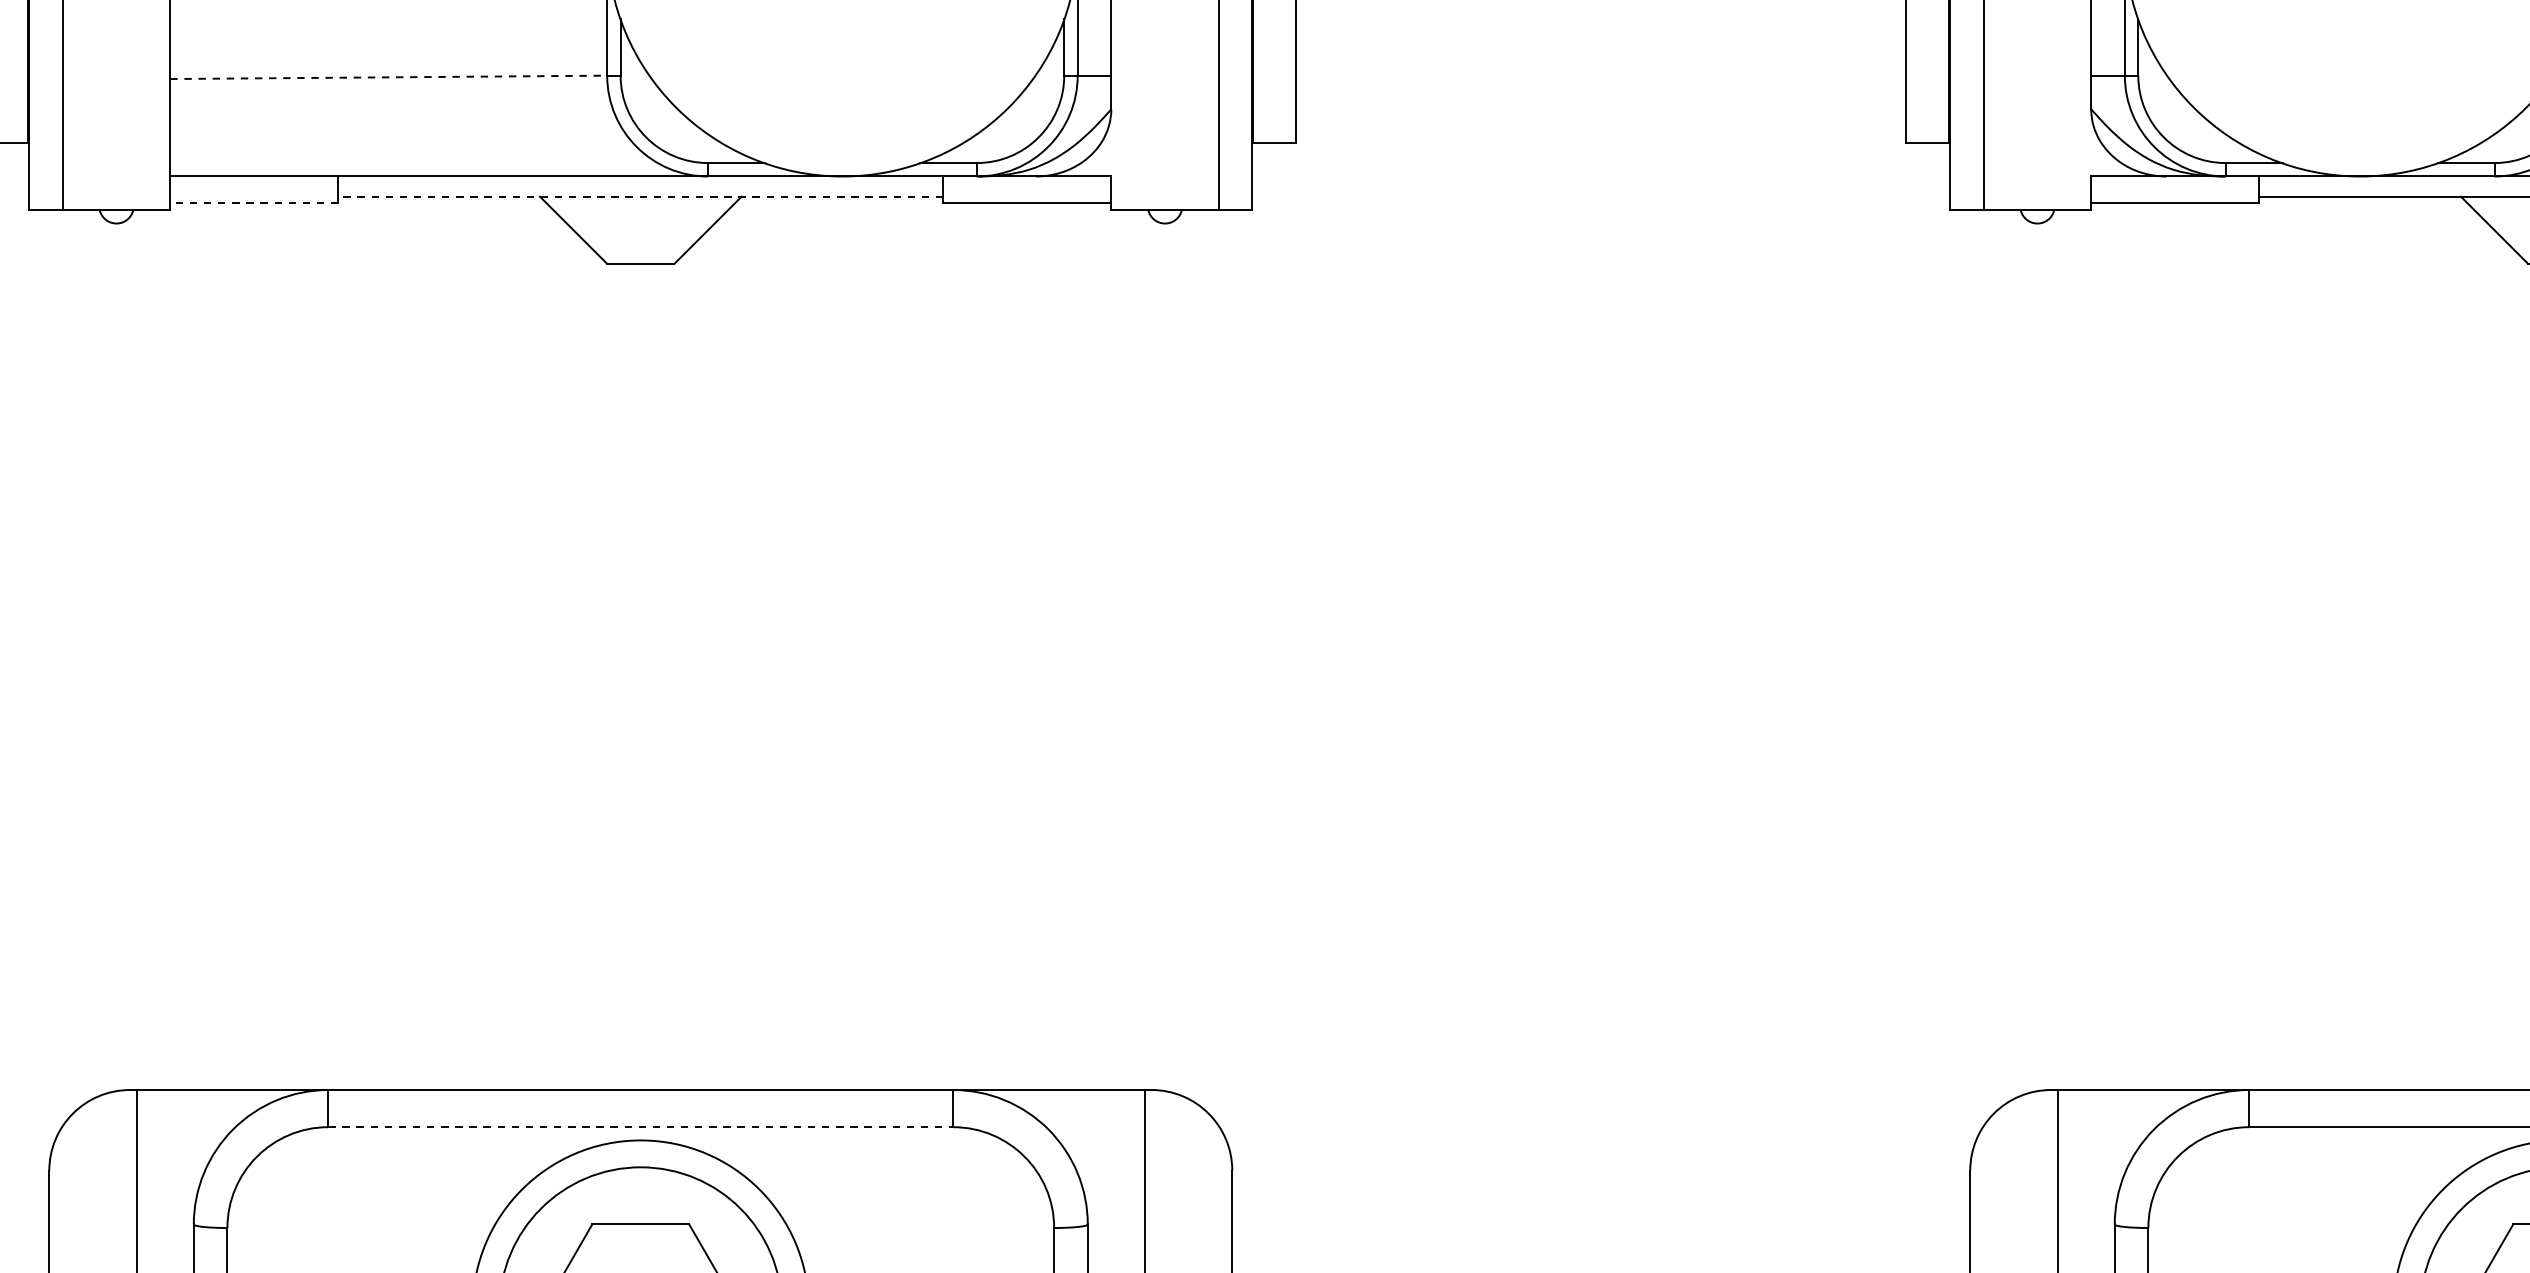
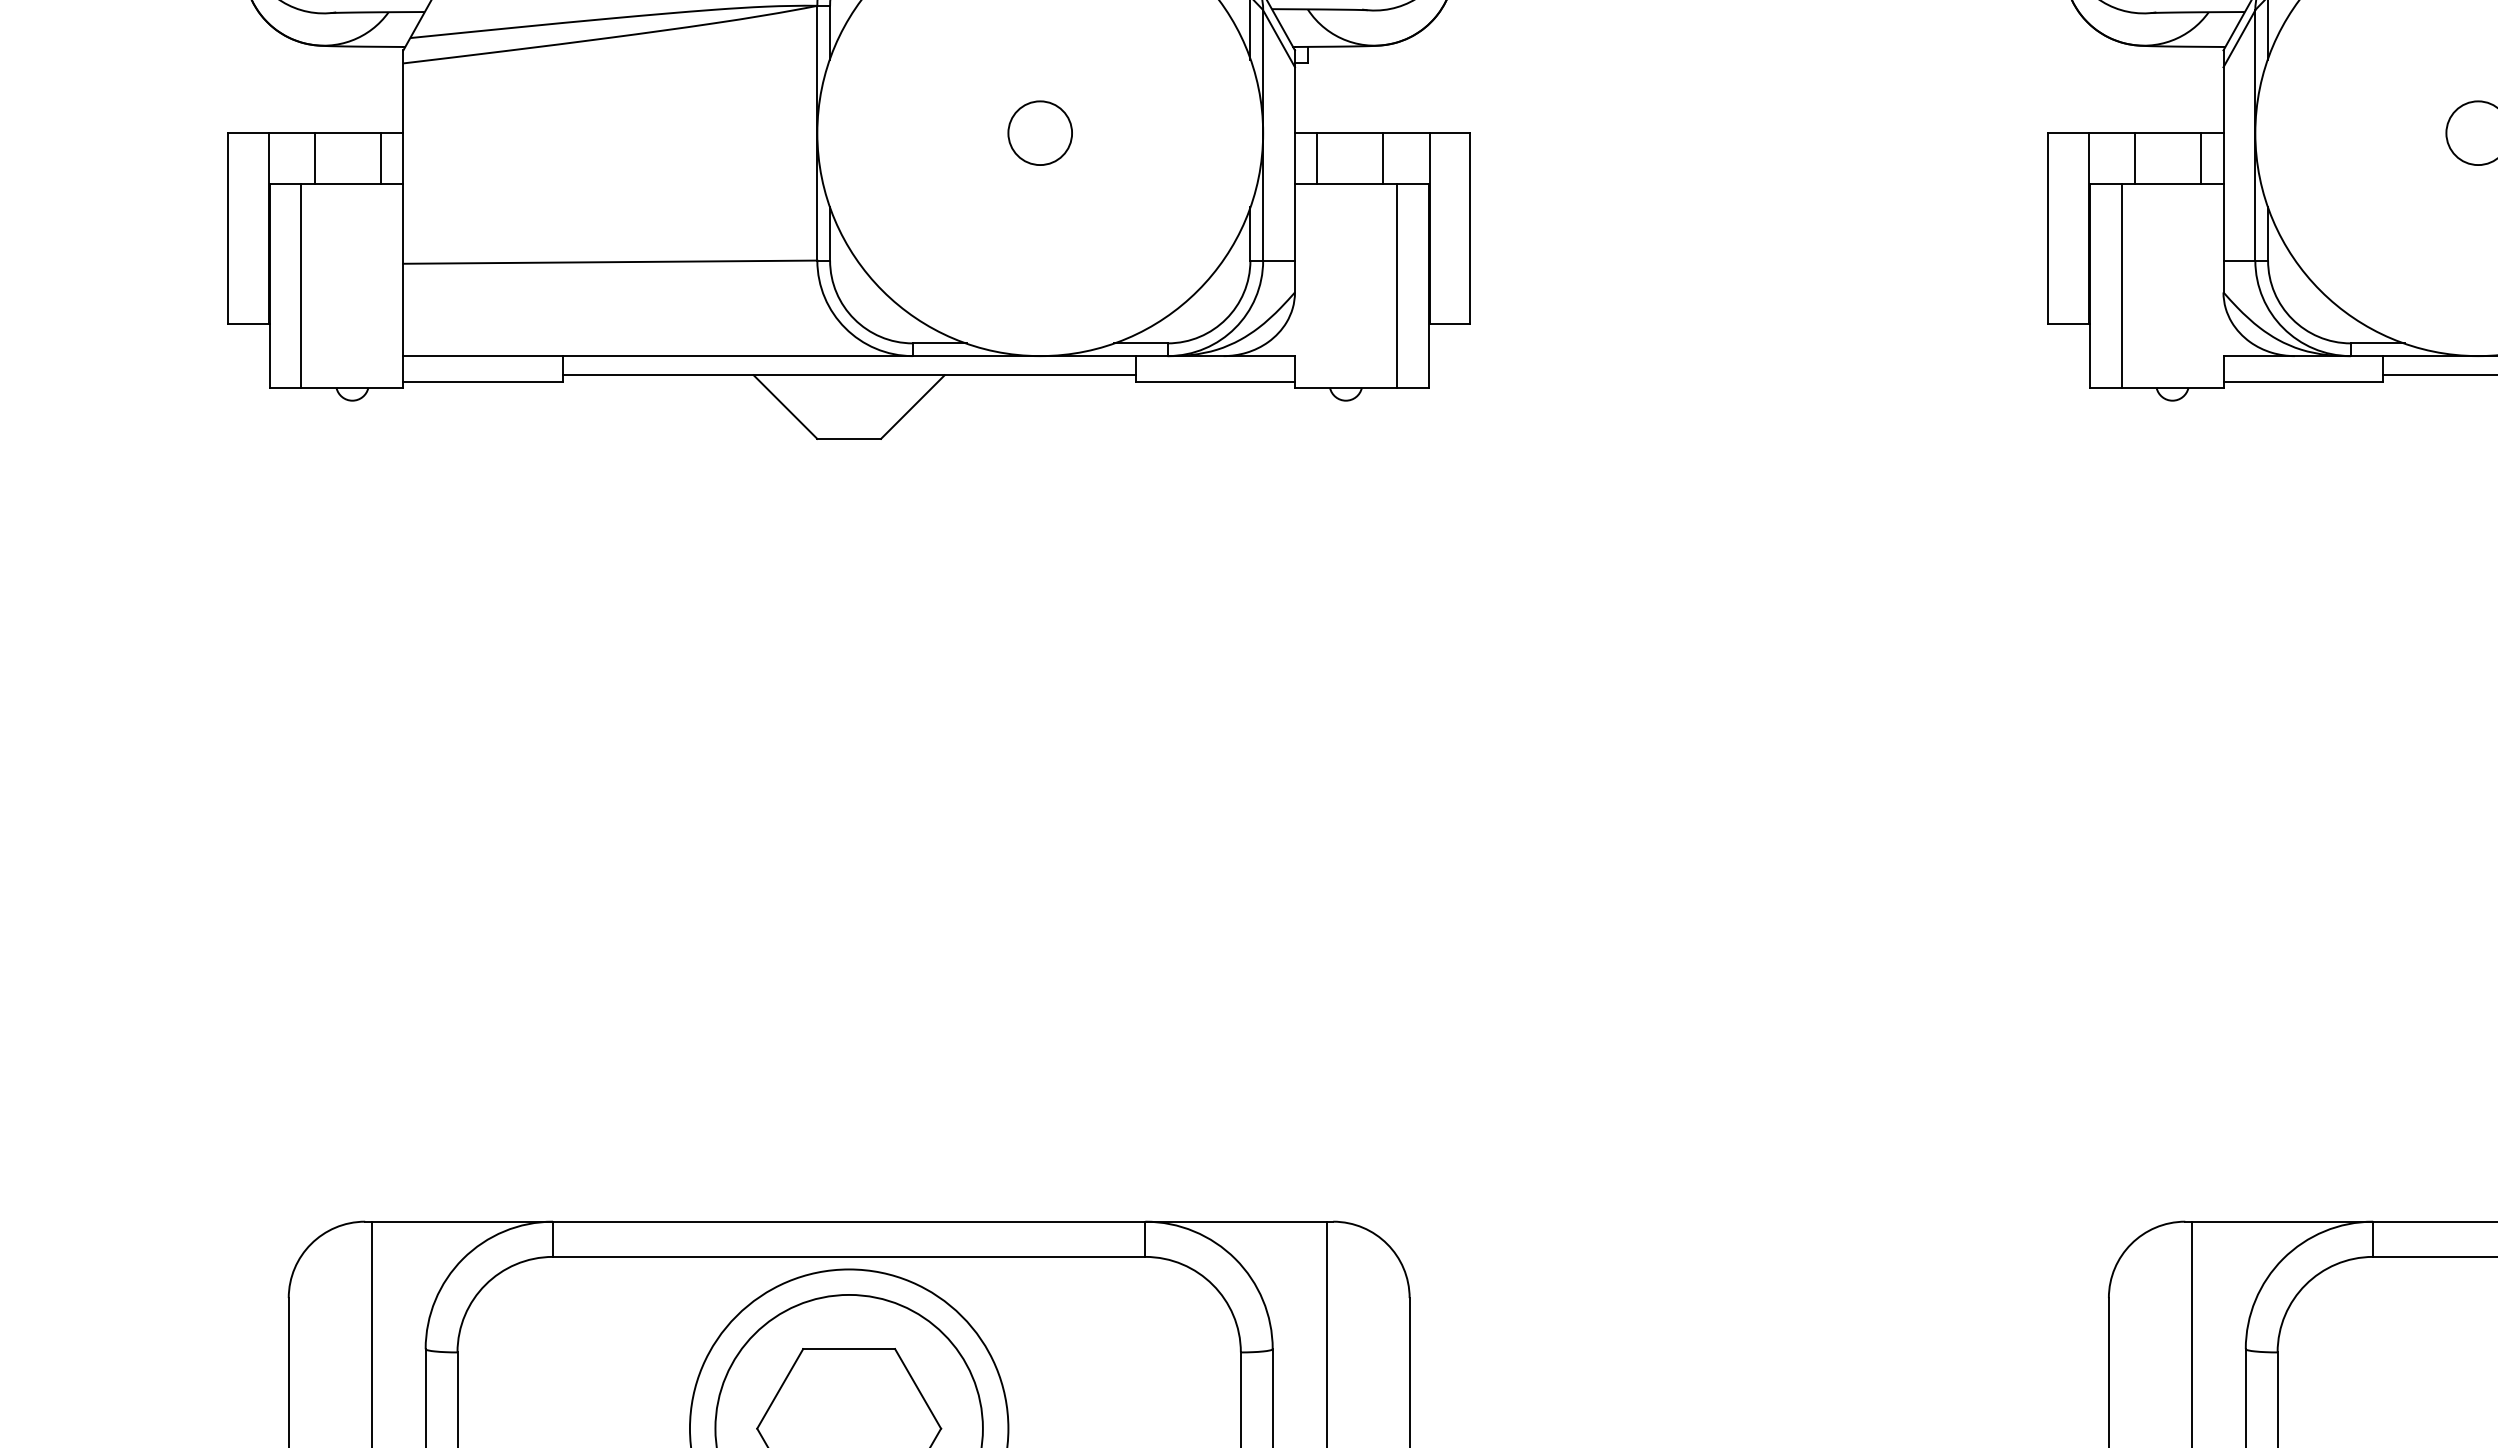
line: (388, 77) -> (610, 262), dashed -> solid
line: (641, 196) -> (849, 375), dashed -> solid
line: (254, 203) -> (483, 381), dashed -> solid
line: (641, 1126) -> (849, 1256), dashed -> solid

